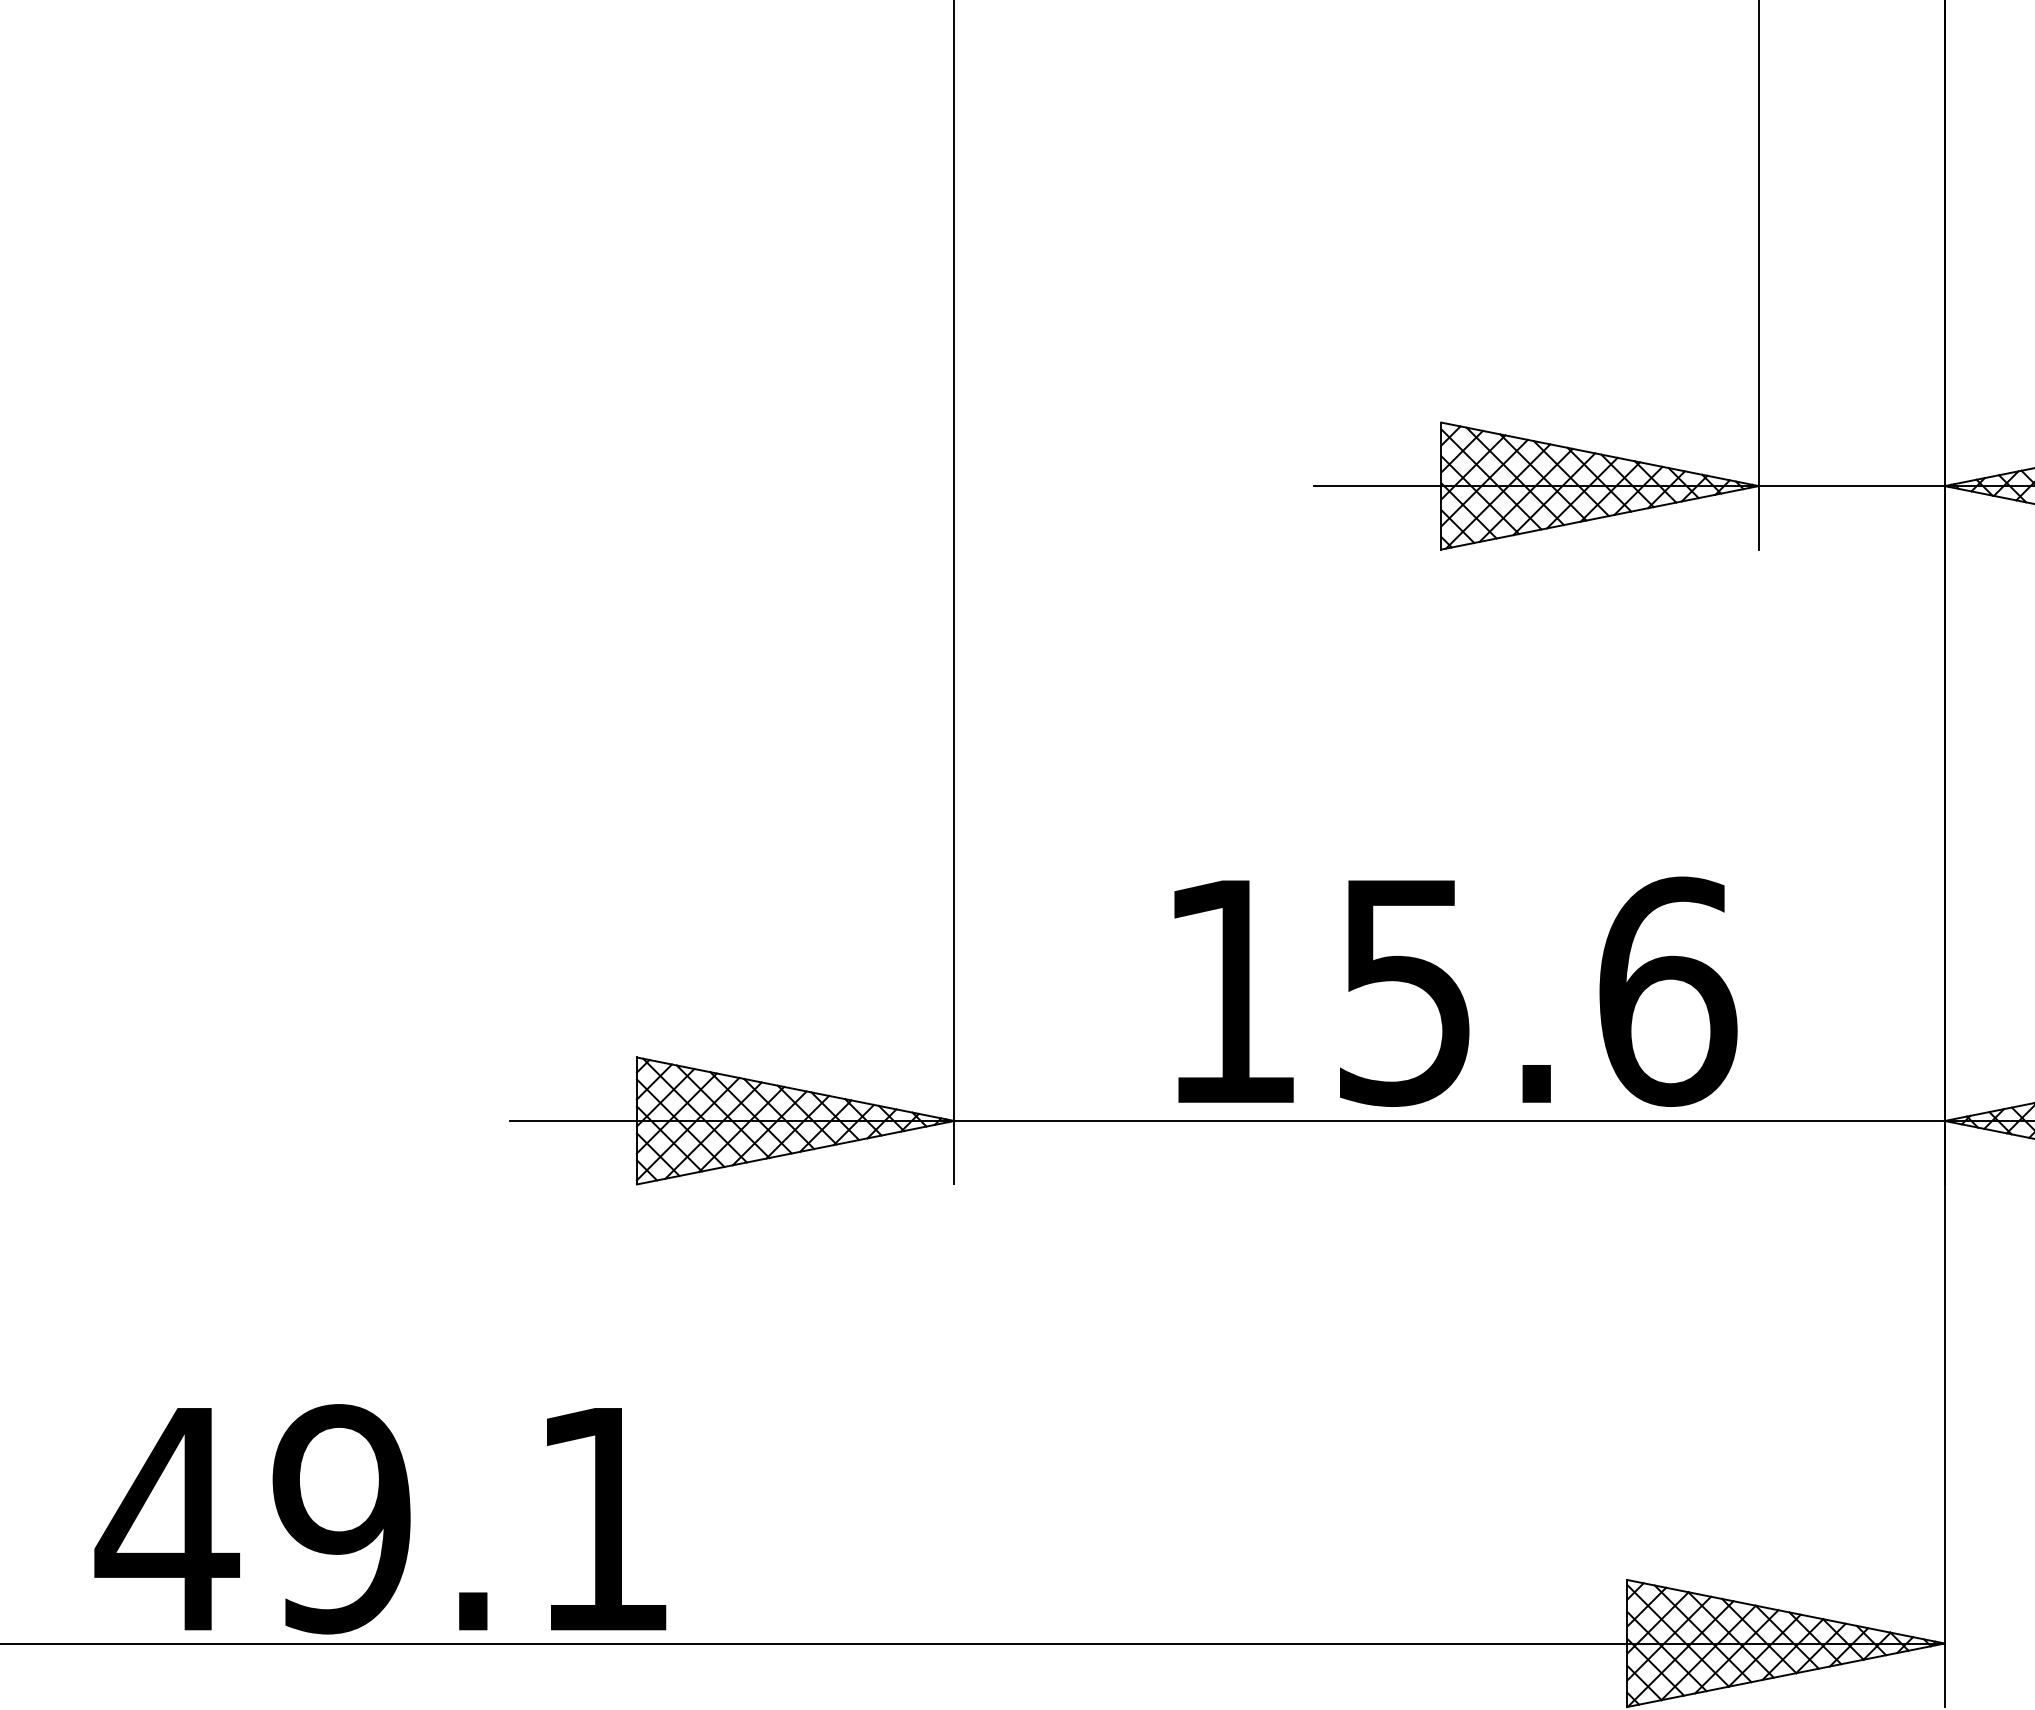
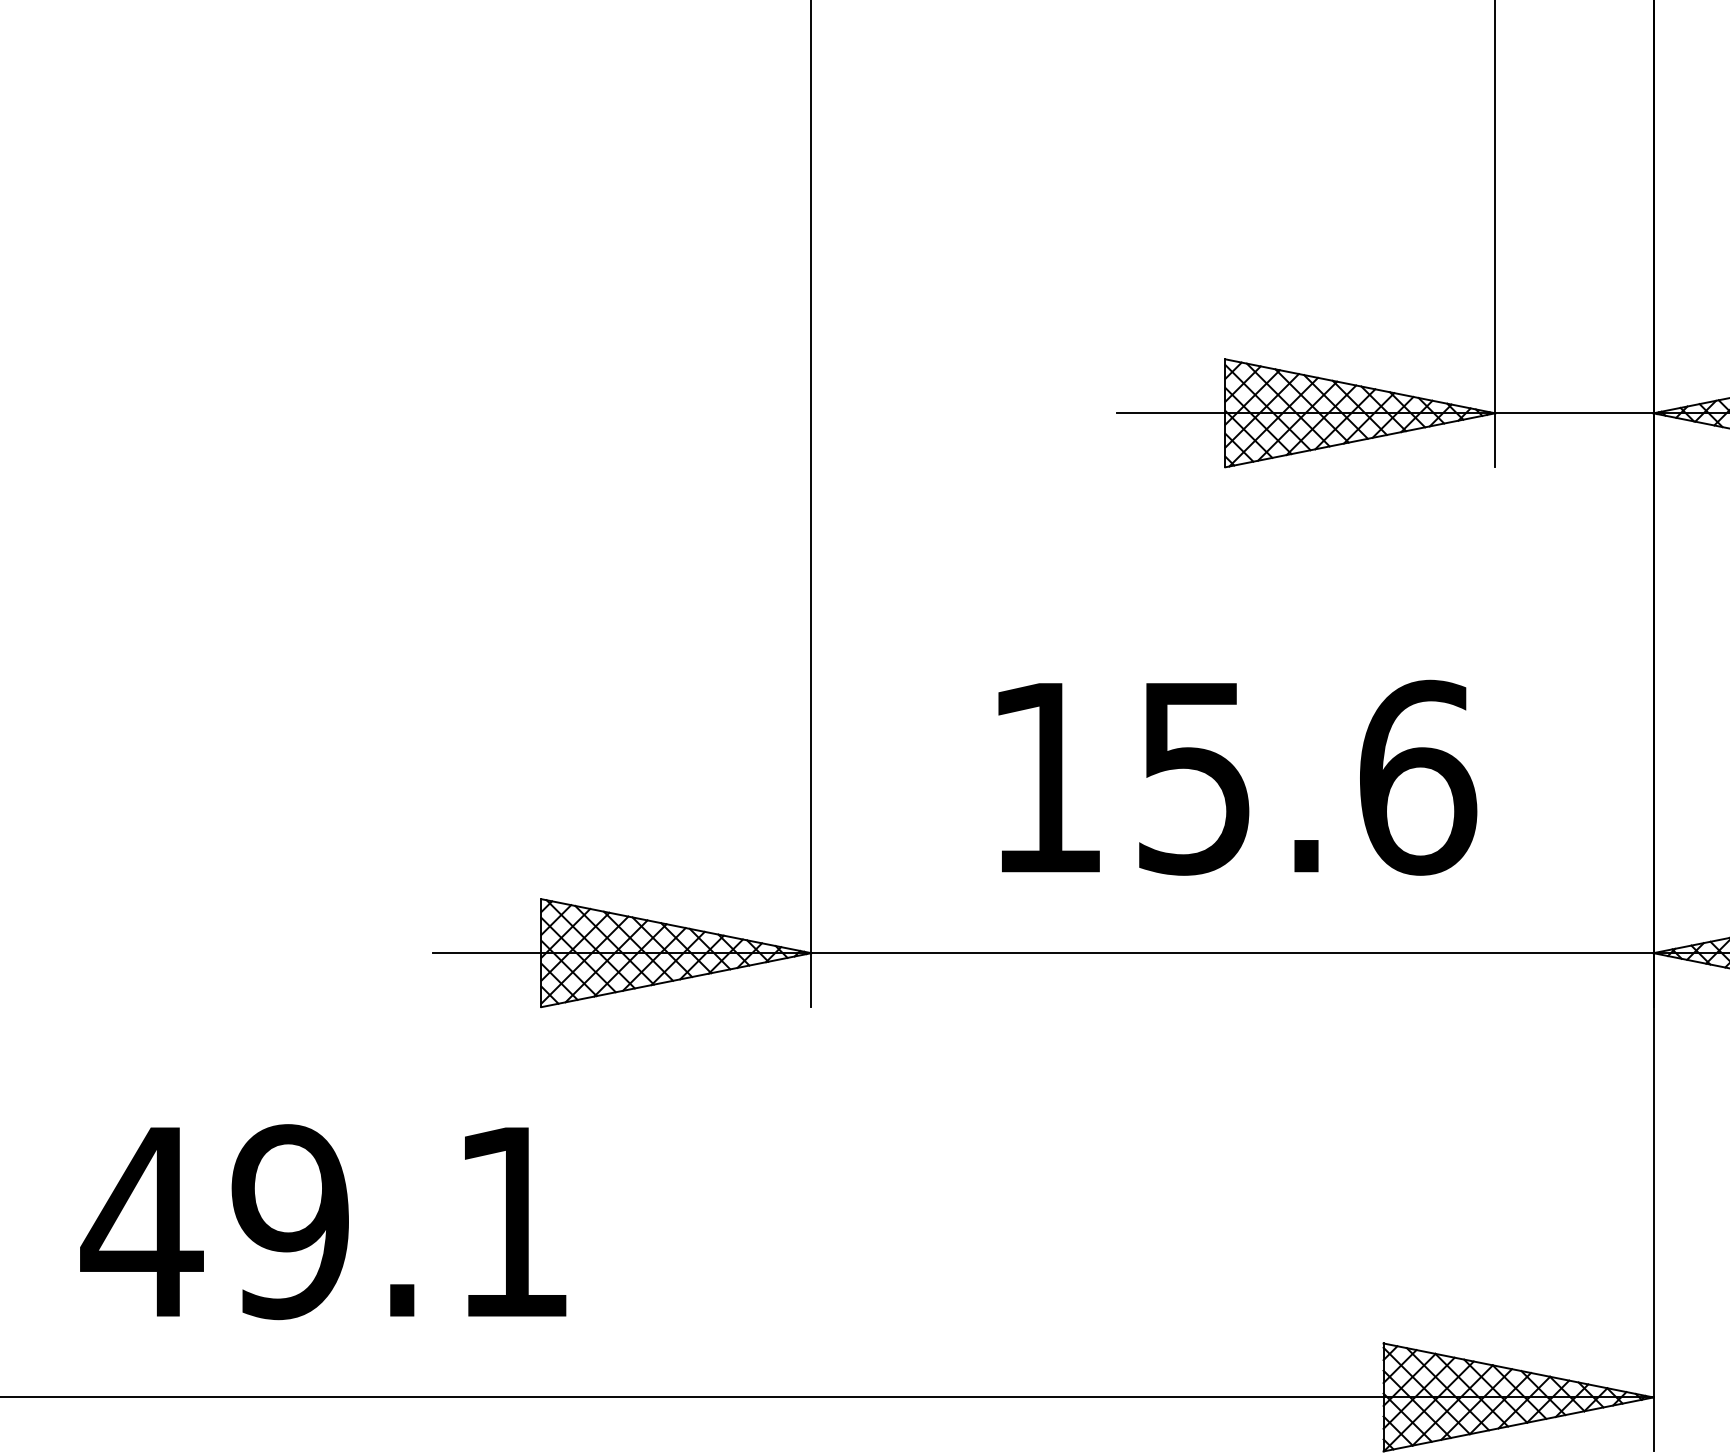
text: (1455, 991) -> (1237, 777), moved
text: (380, 1519) -> (323, 1222), moved

